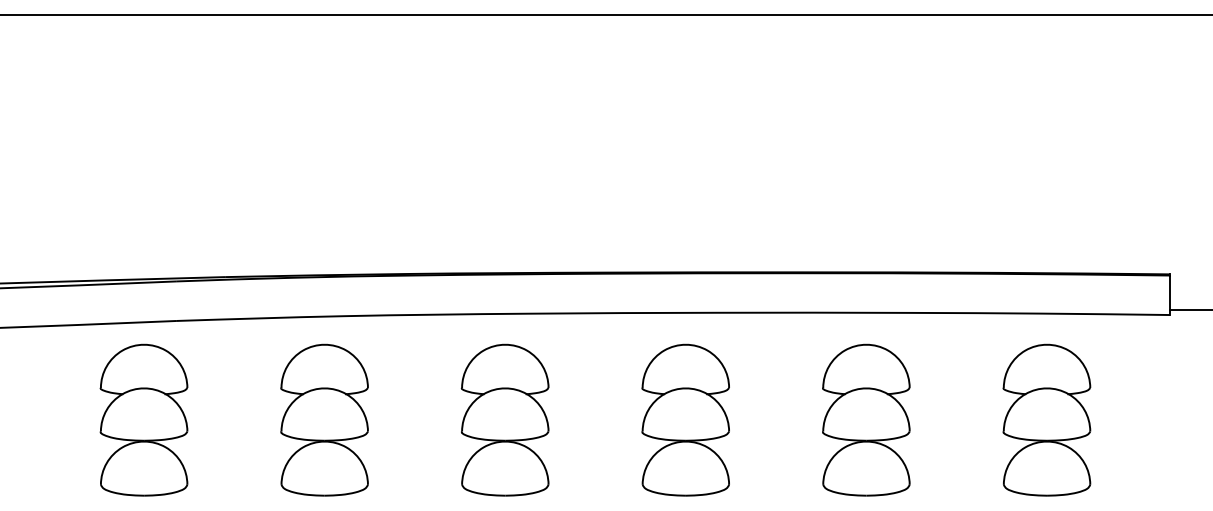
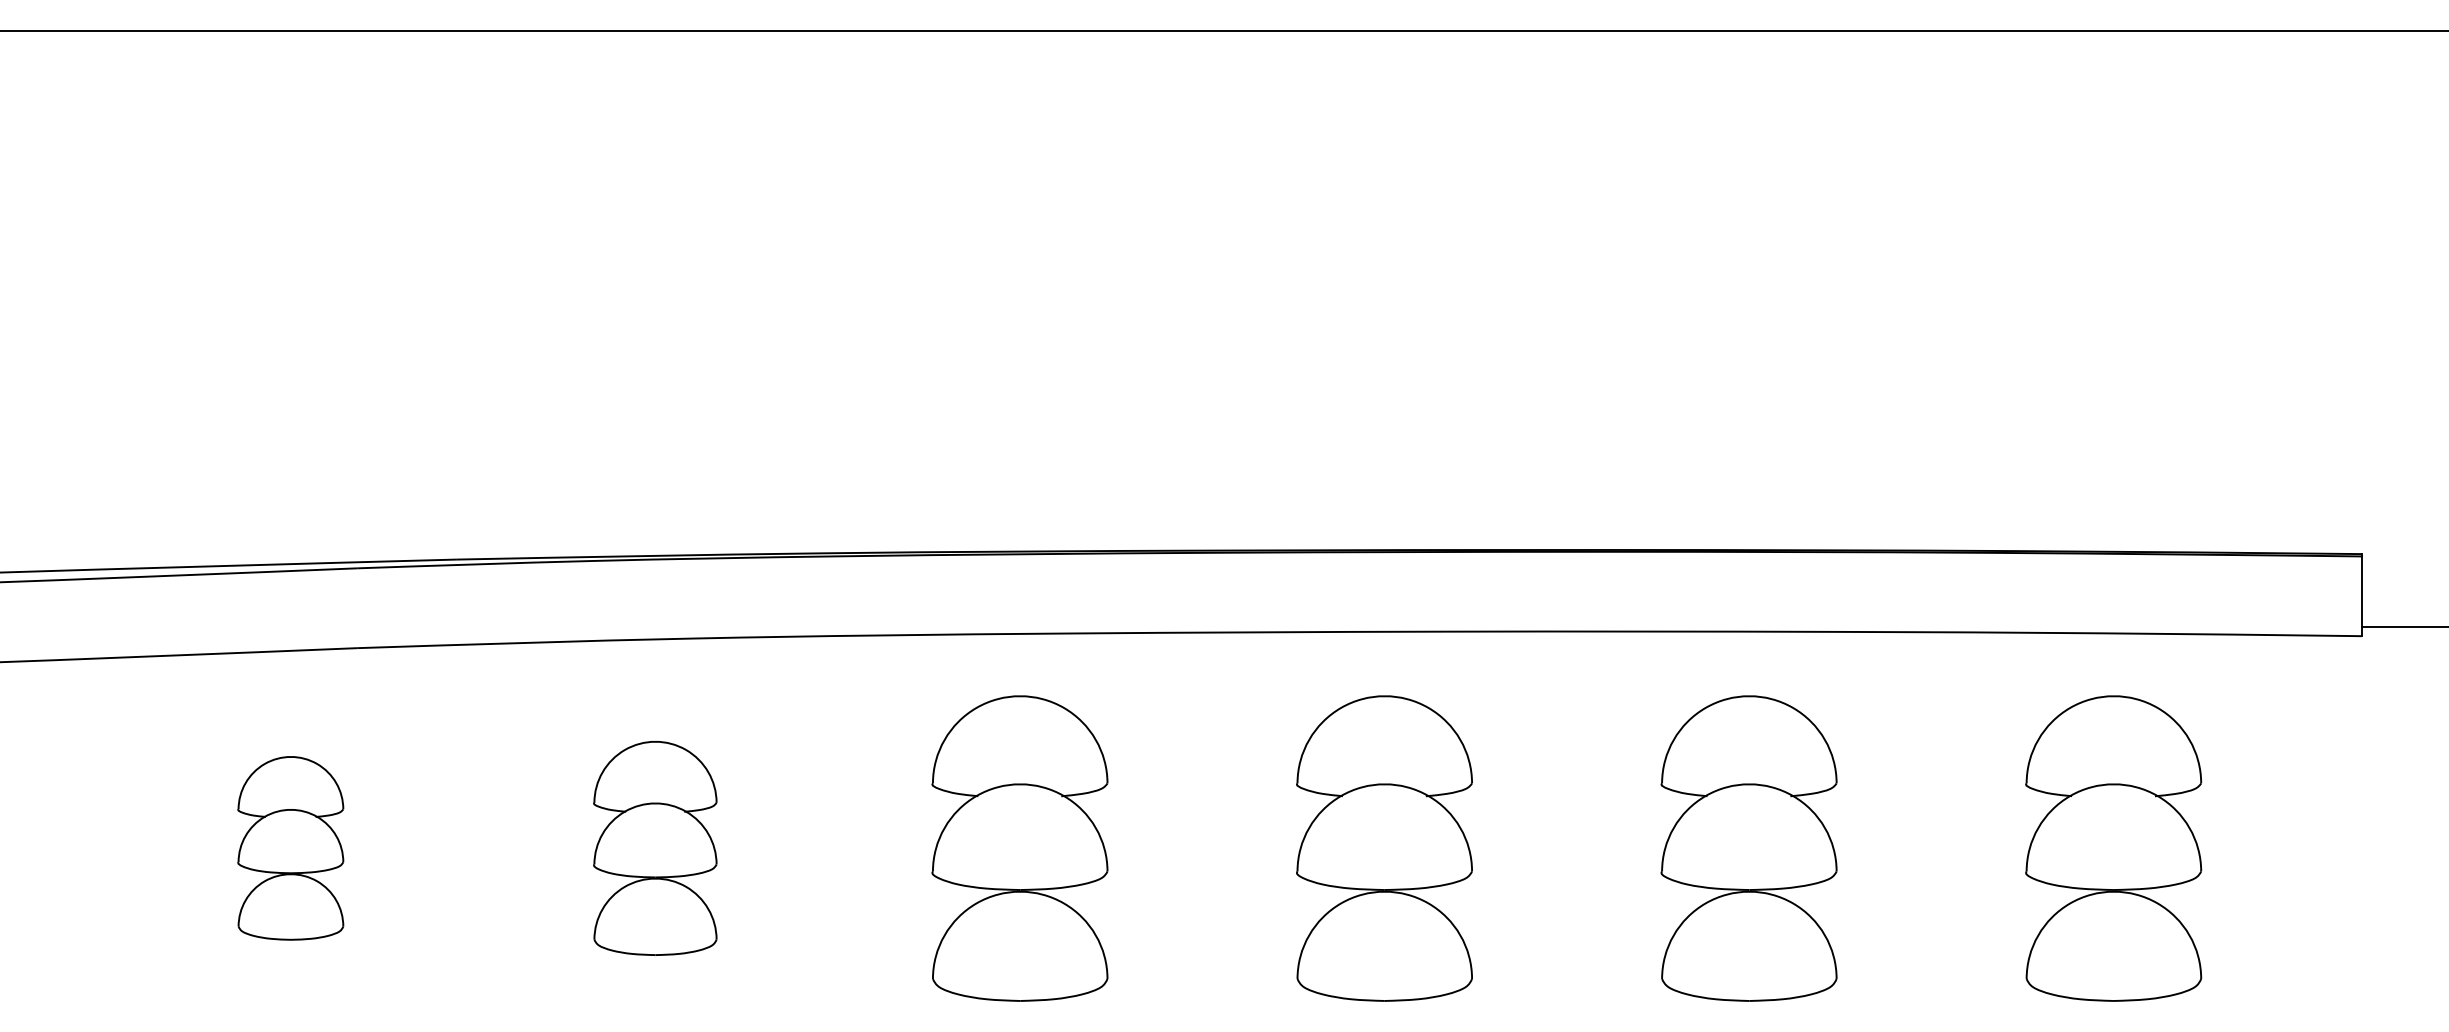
part: (143, 419) -> (289, 847), size x0.6
part: (324, 419) -> (655, 847), size x0.7

